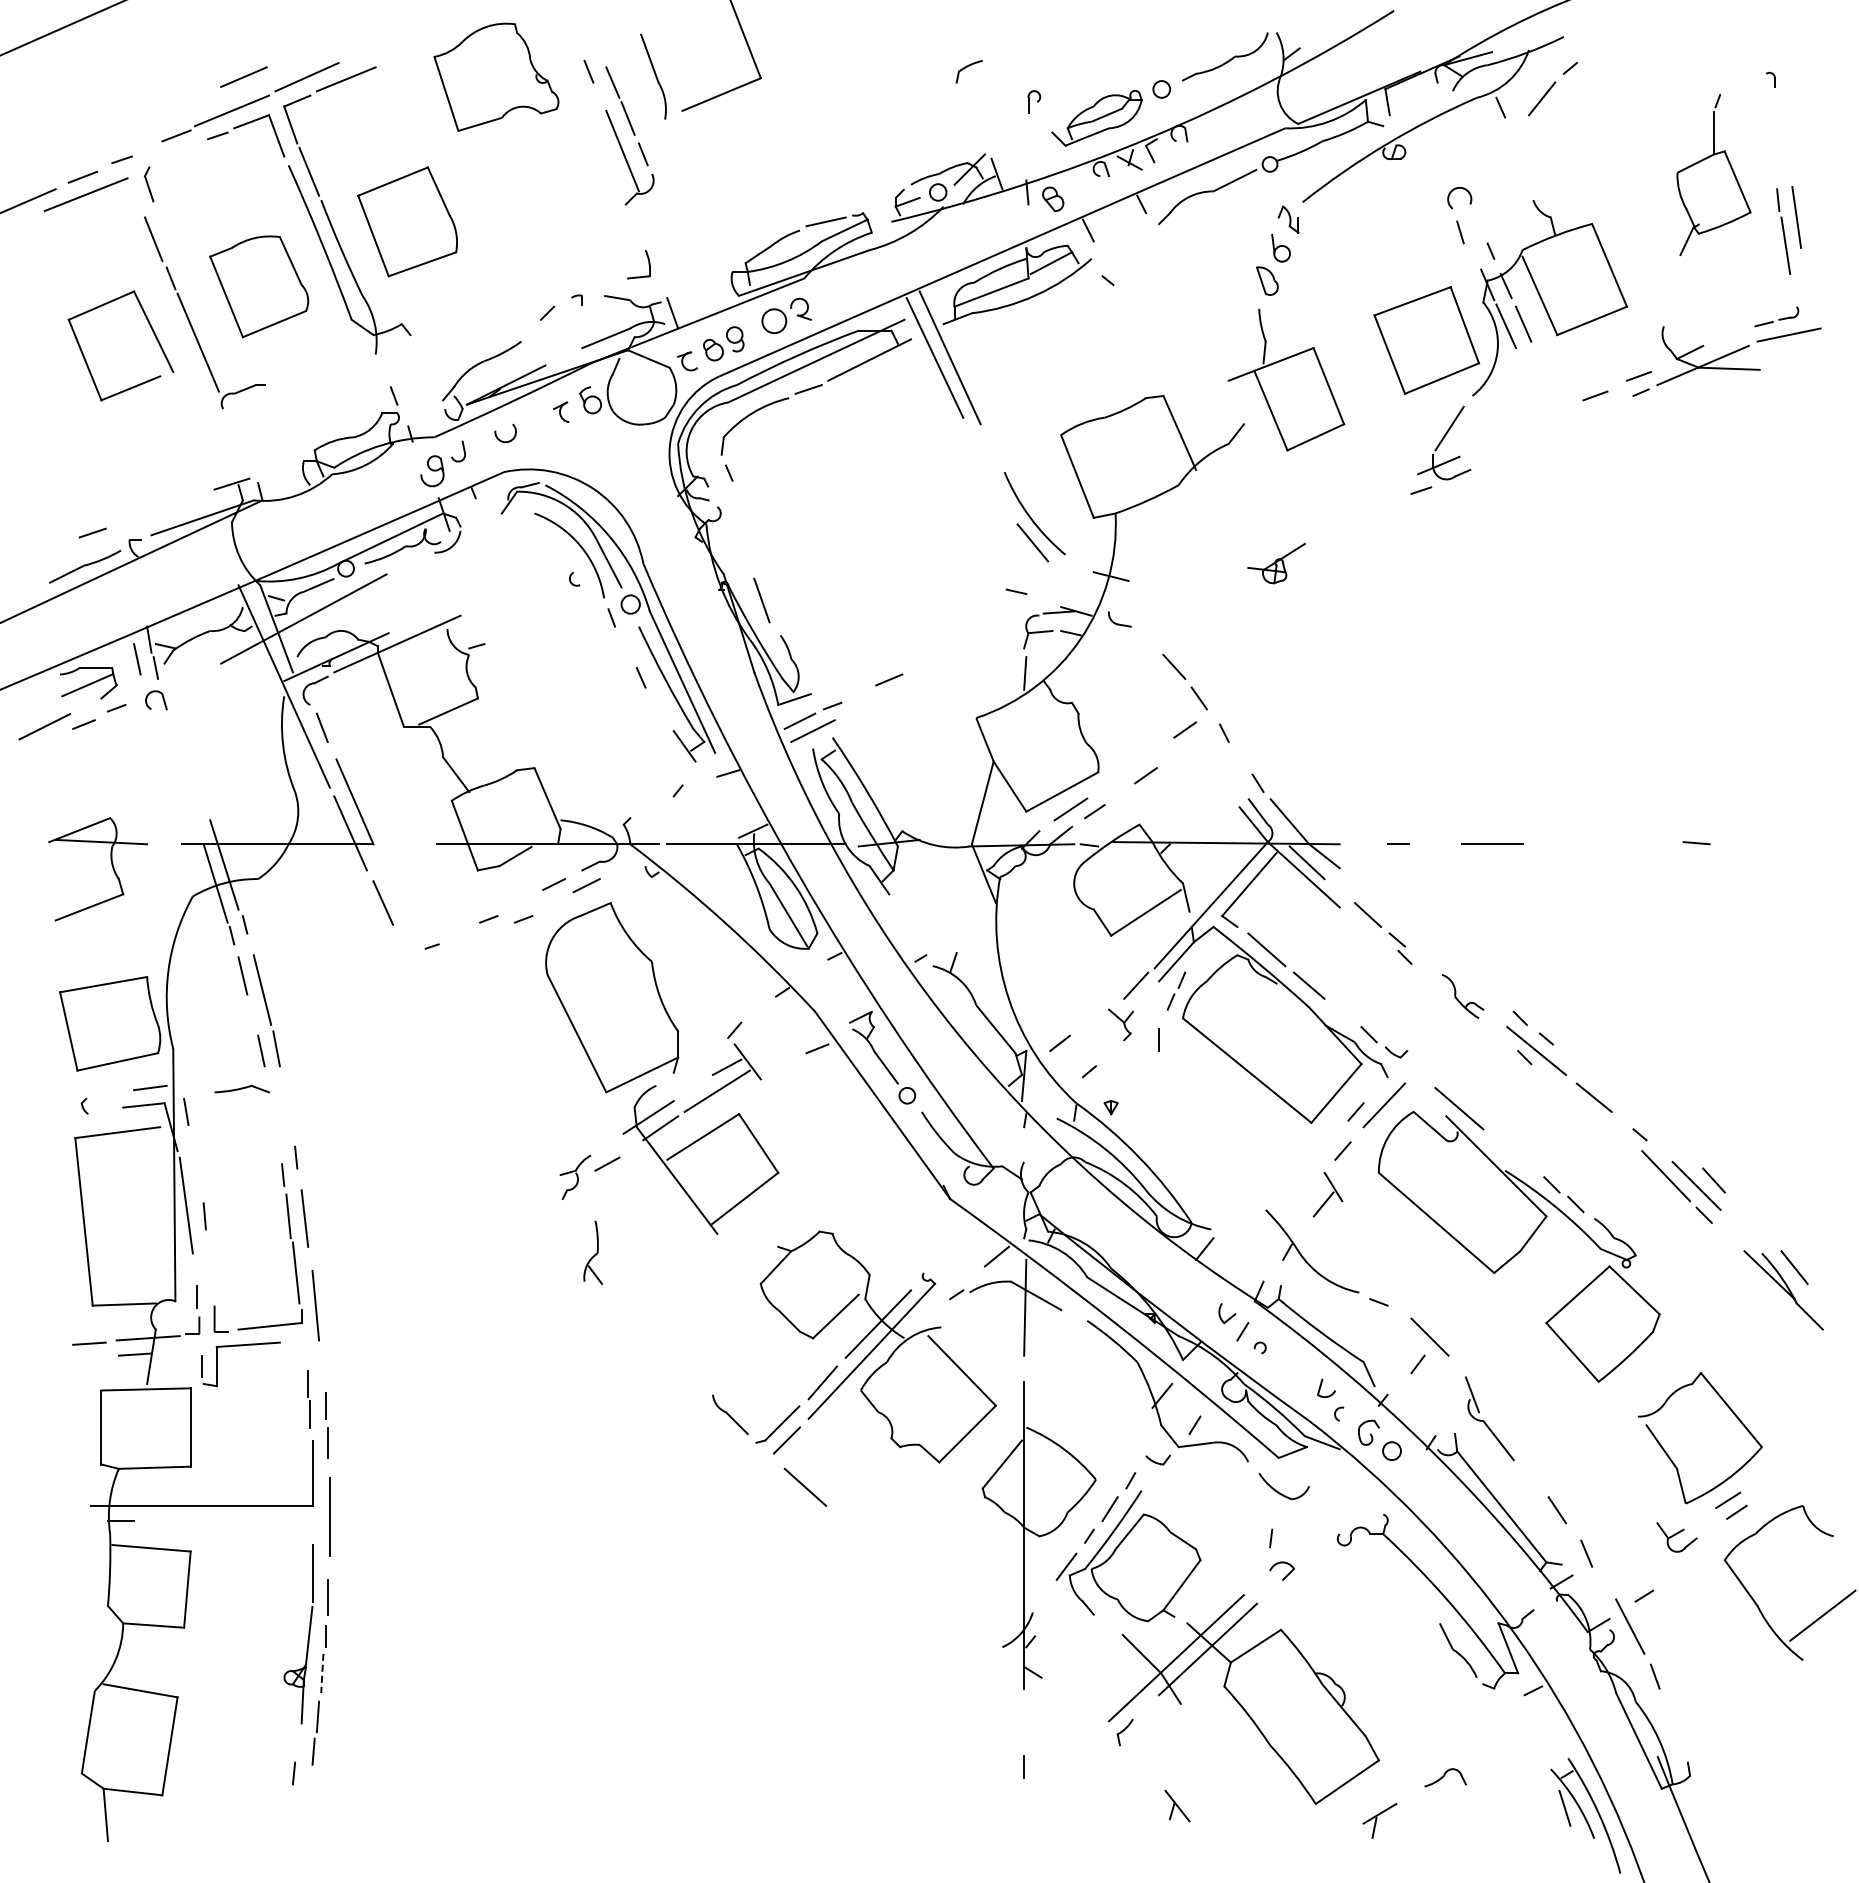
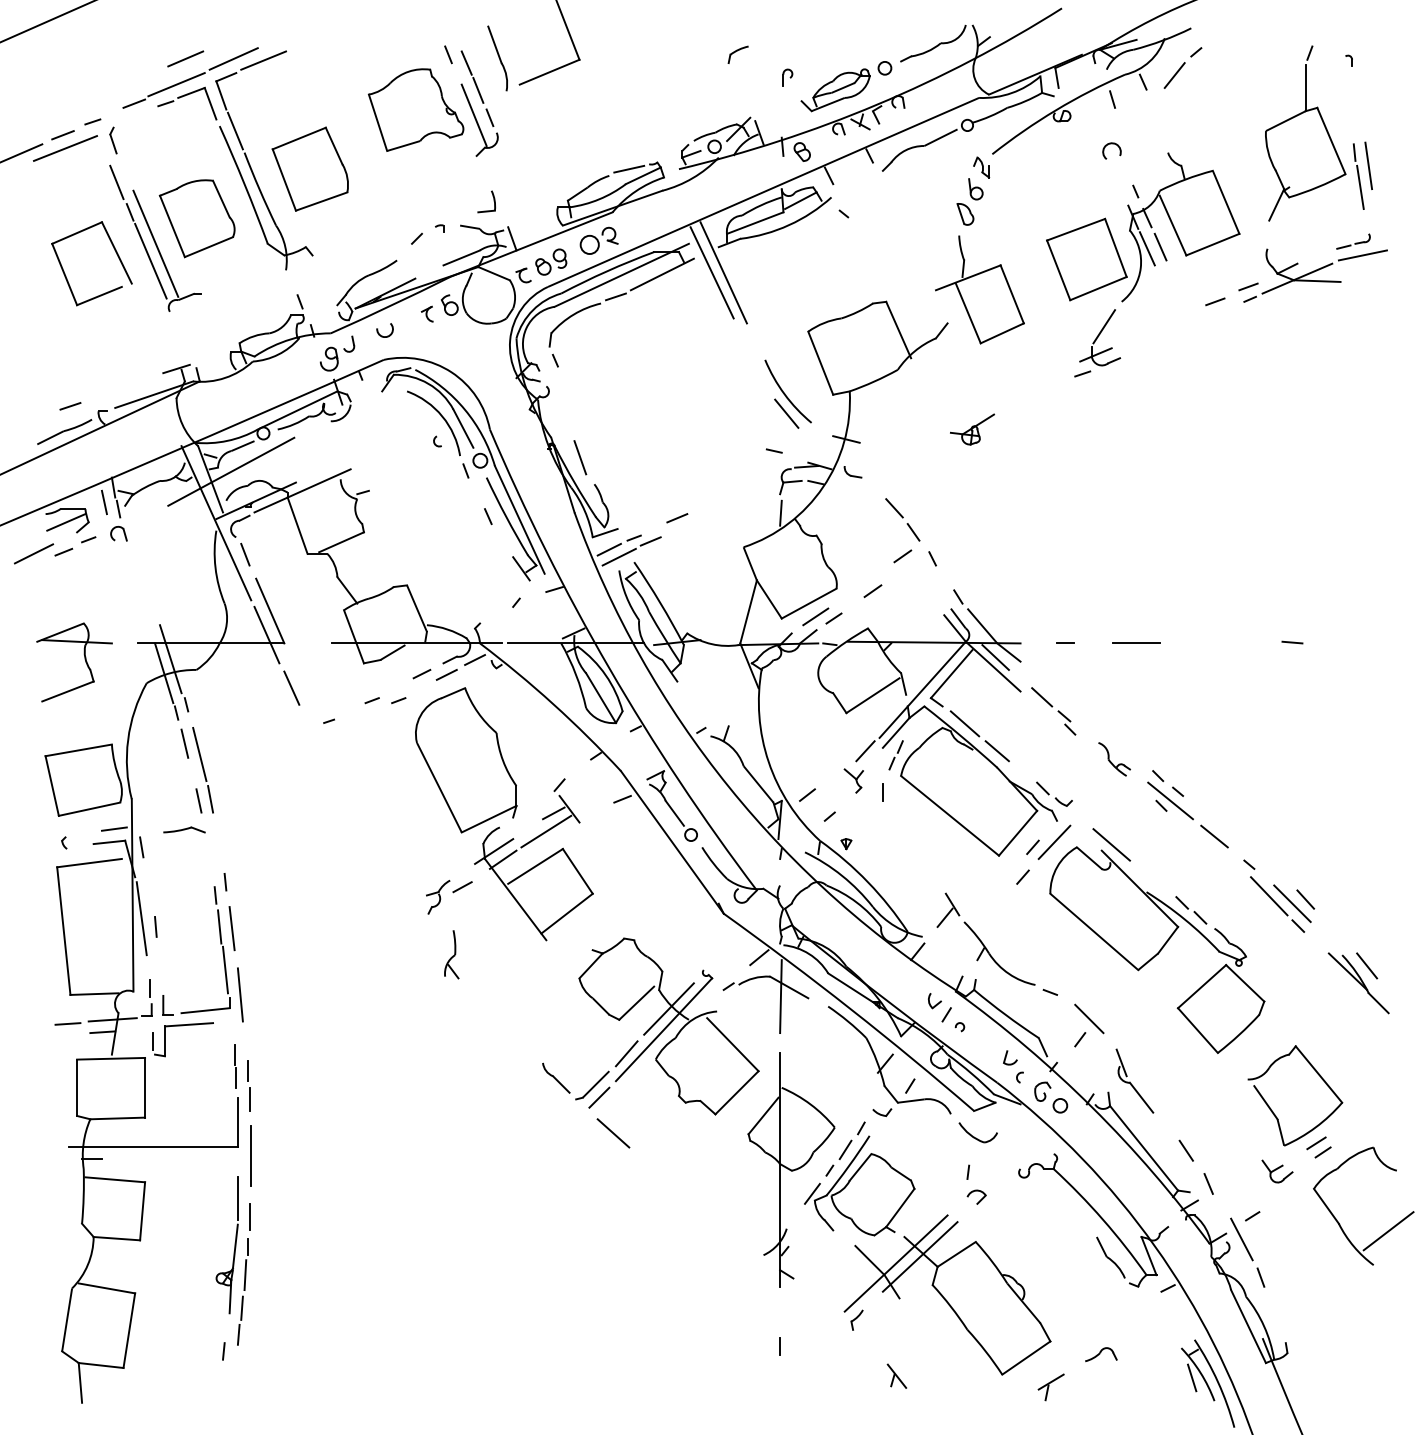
part: (496, 76) -> (416, 109), moved
part: (1713, 174) -> (1305, 133), size x1.43
line: (1460, 232) -> (1112, 99), moved
line: (204, 319) -> (155, 243), added
line: (854, 710) -> (650, 541), added
line: (623, 865) -> (474, 659), added
part: (1327, 1194) -> (947, 910), moved
line: (322, 1673) -> (245, 1275), dashed -> solid

